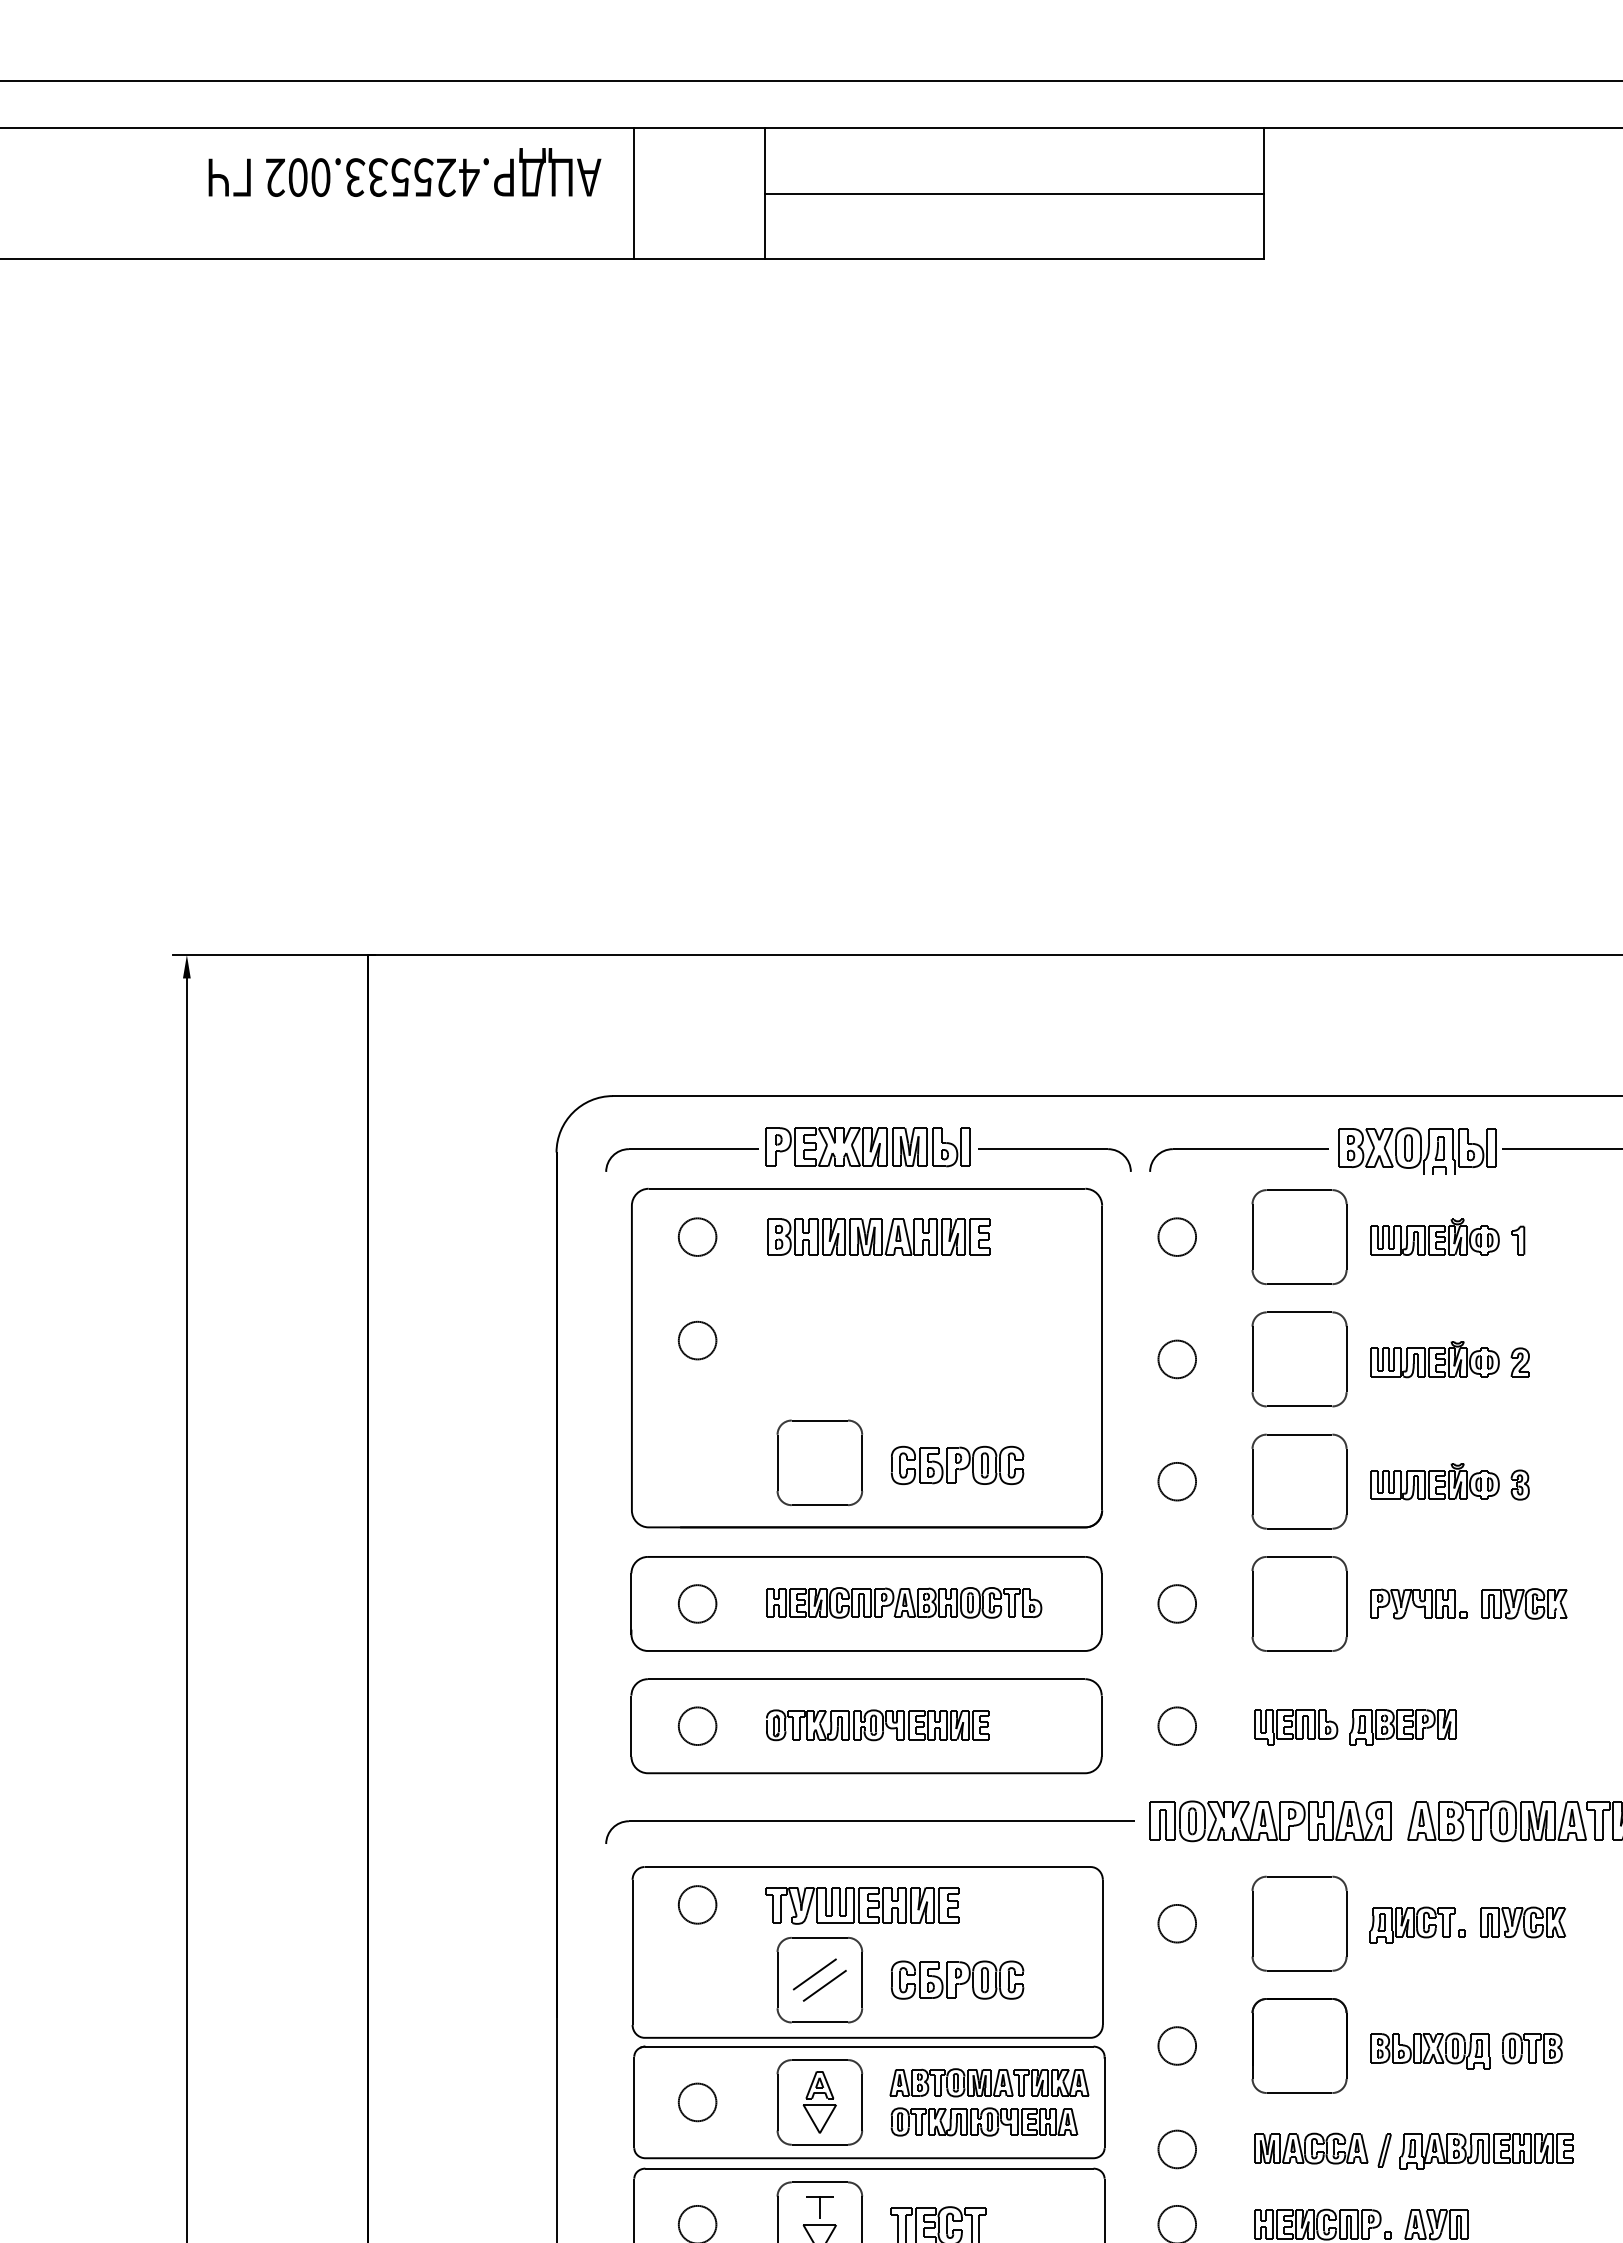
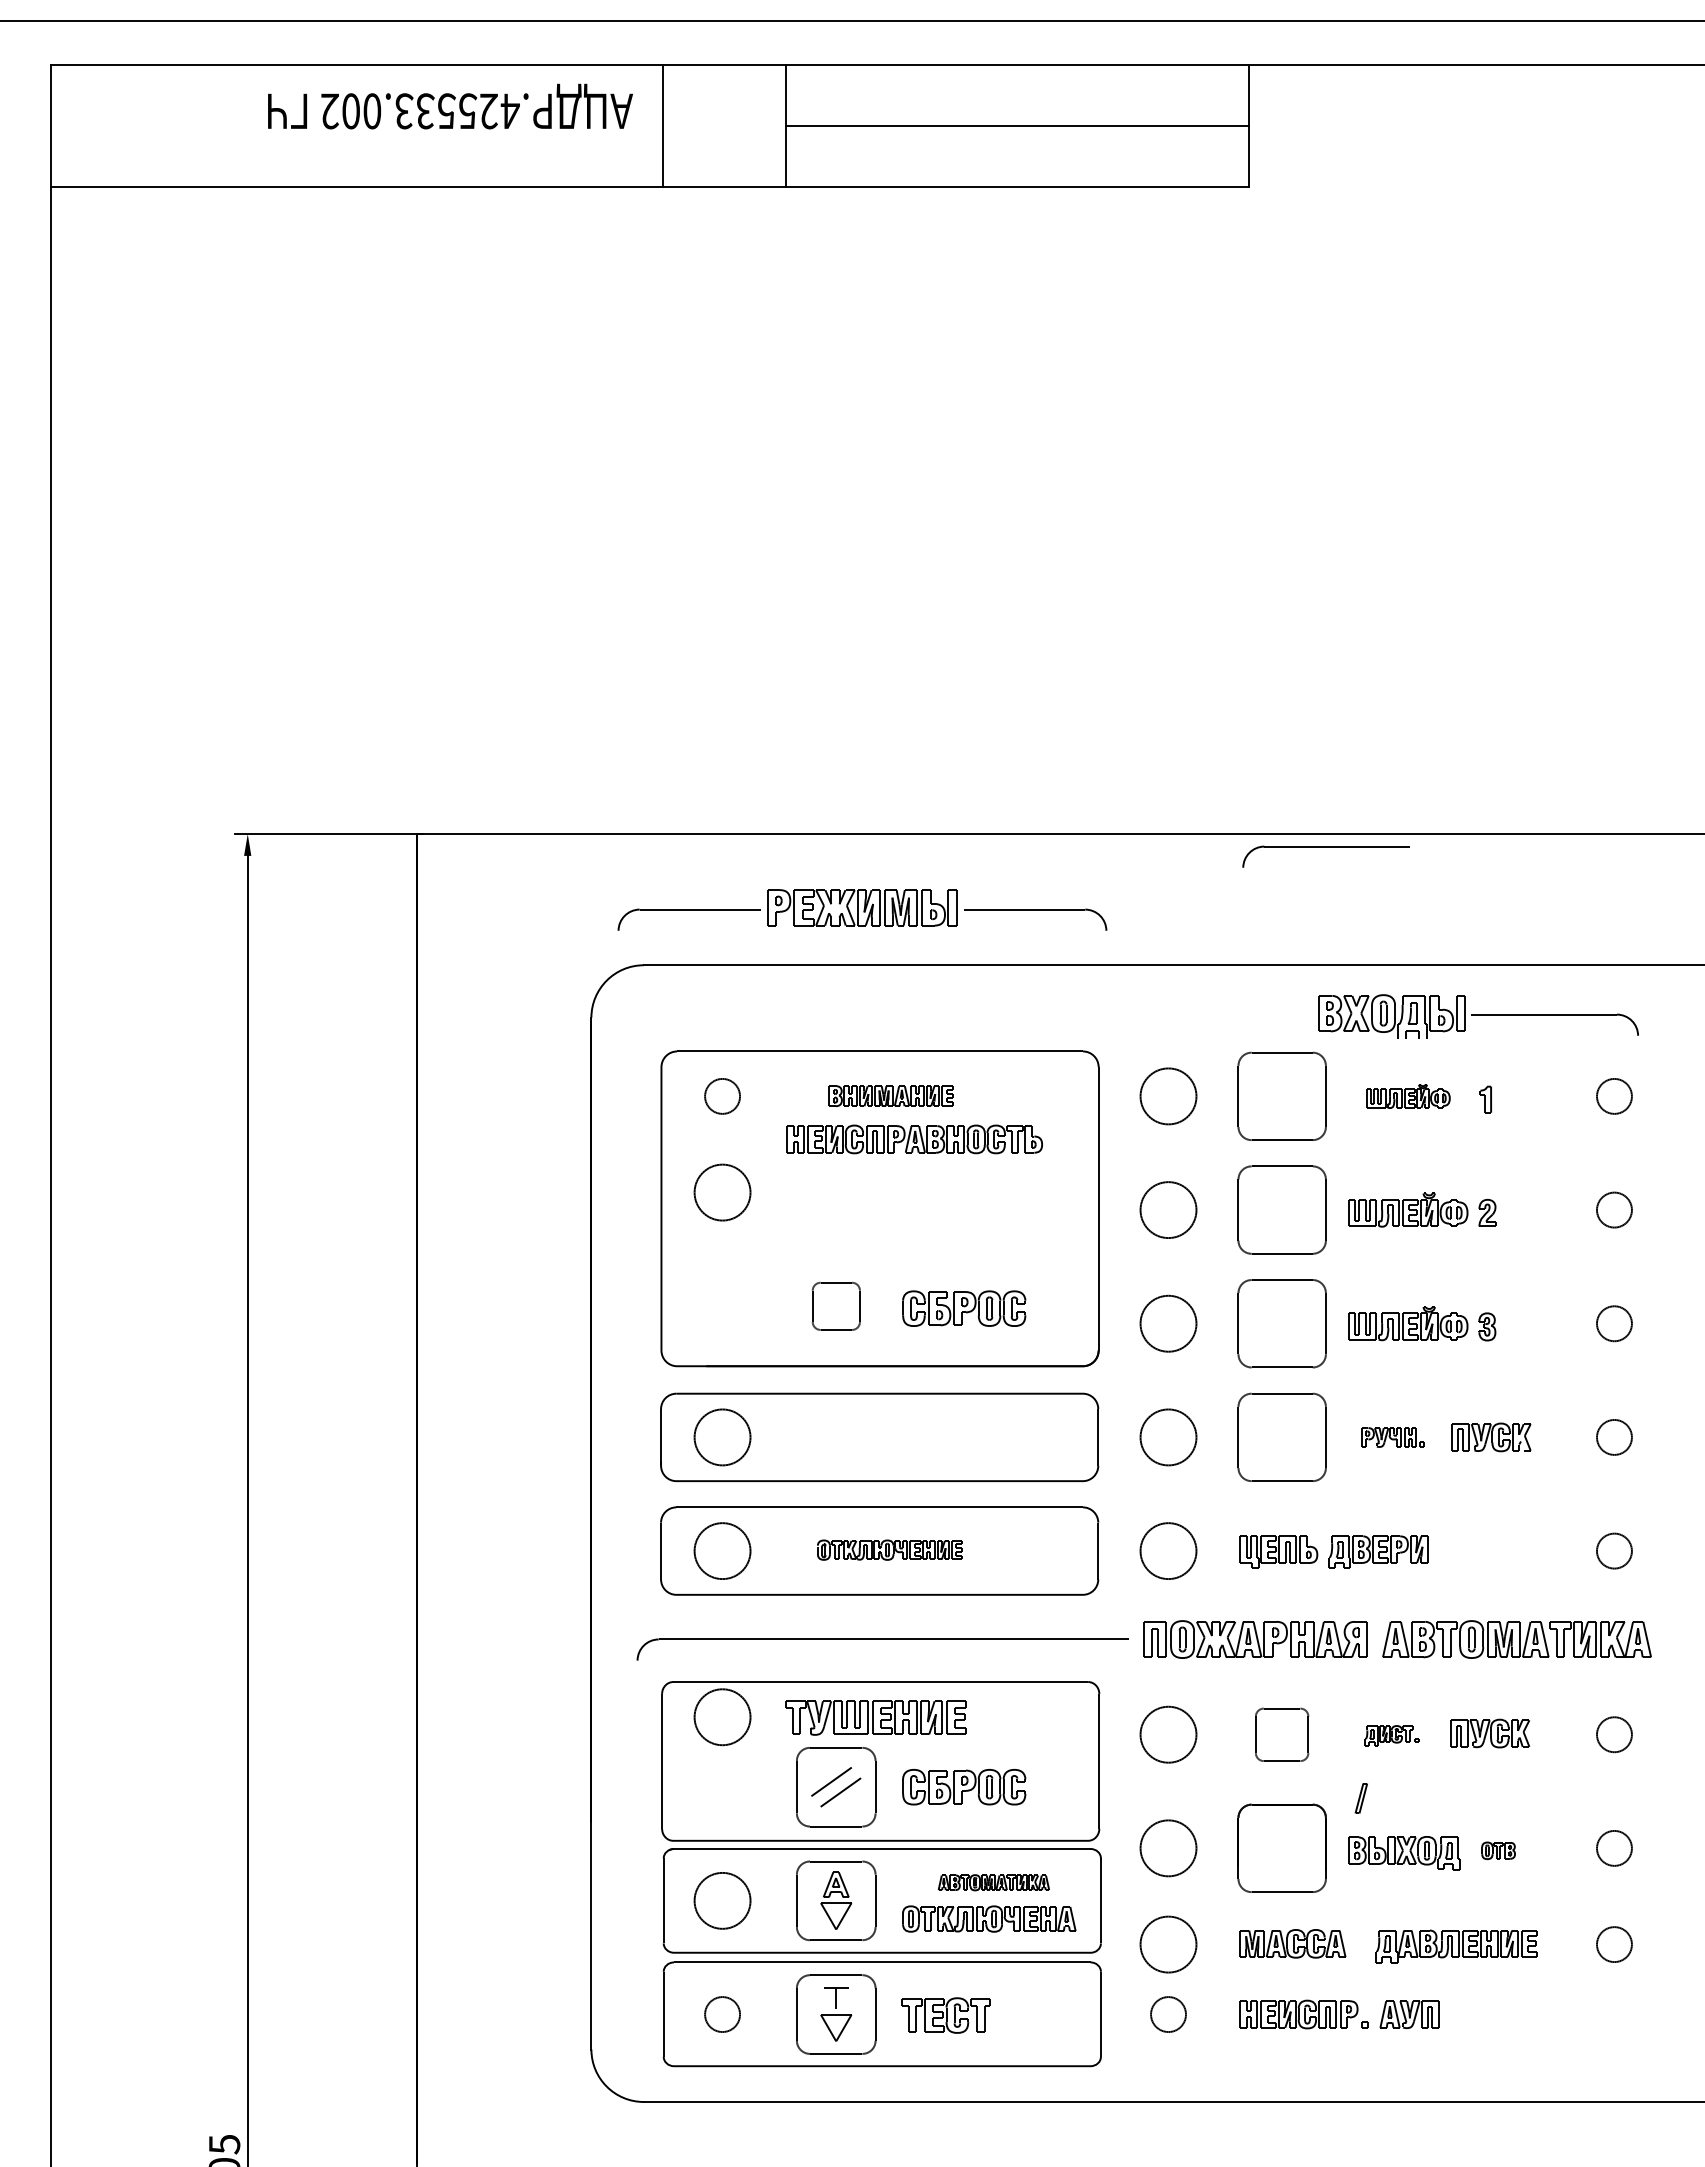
part: (868, 1149) -> (862, 909), moved
part: (1238, 1150) -> (1325, 847), moved
part: (878, 1236) -> (890, 1095), size x0.6
circle: (1177, 1236) -> (1168, 1095), size x1.6
part: (1435, 1237) -> (1408, 1096), size x0.7
circle: (697, 1340) -> (722, 1192), size x1.6
circle: (1177, 1358) -> (1168, 1209), size x1.6
part: (820, 1463) -> (836, 1306), size x0.6
circle: (1177, 1481) -> (1168, 1323), size x1.6
circle: (697, 1602) -> (722, 1436), size x1.6
part: (904, 1602) -> (914, 1139), moved
circle: (1177, 1602) -> (1168, 1436), size x1.6
part: (1418, 1604) -> (1392, 1437), size x0.7
part: (877, 1724) -> (889, 1549), size x0.7
circle: (697, 1725) -> (722, 1550), size x1.6
circle: (1177, 1725) -> (1168, 1550), size x1.6
circle: (697, 1904) -> (722, 1716), size x1.6
circle: (1177, 1923) -> (1168, 1734), size x1.6
part: (1298, 1923) -> (1281, 1734), size x0.6
part: (1417, 1924) -> (1391, 1735), size x0.6
circle: (1177, 2046) -> (1168, 1848), size x1.6
part: (1532, 2048) -> (1498, 1850), size x0.6
part: (989, 2082) -> (993, 1882), size x0.6
circle: (697, 2102) -> (722, 1900), size x1.6
circle: (1177, 2149) -> (1168, 1944), size x1.6
part: (1383, 2150) -> (1360, 1798), moved

